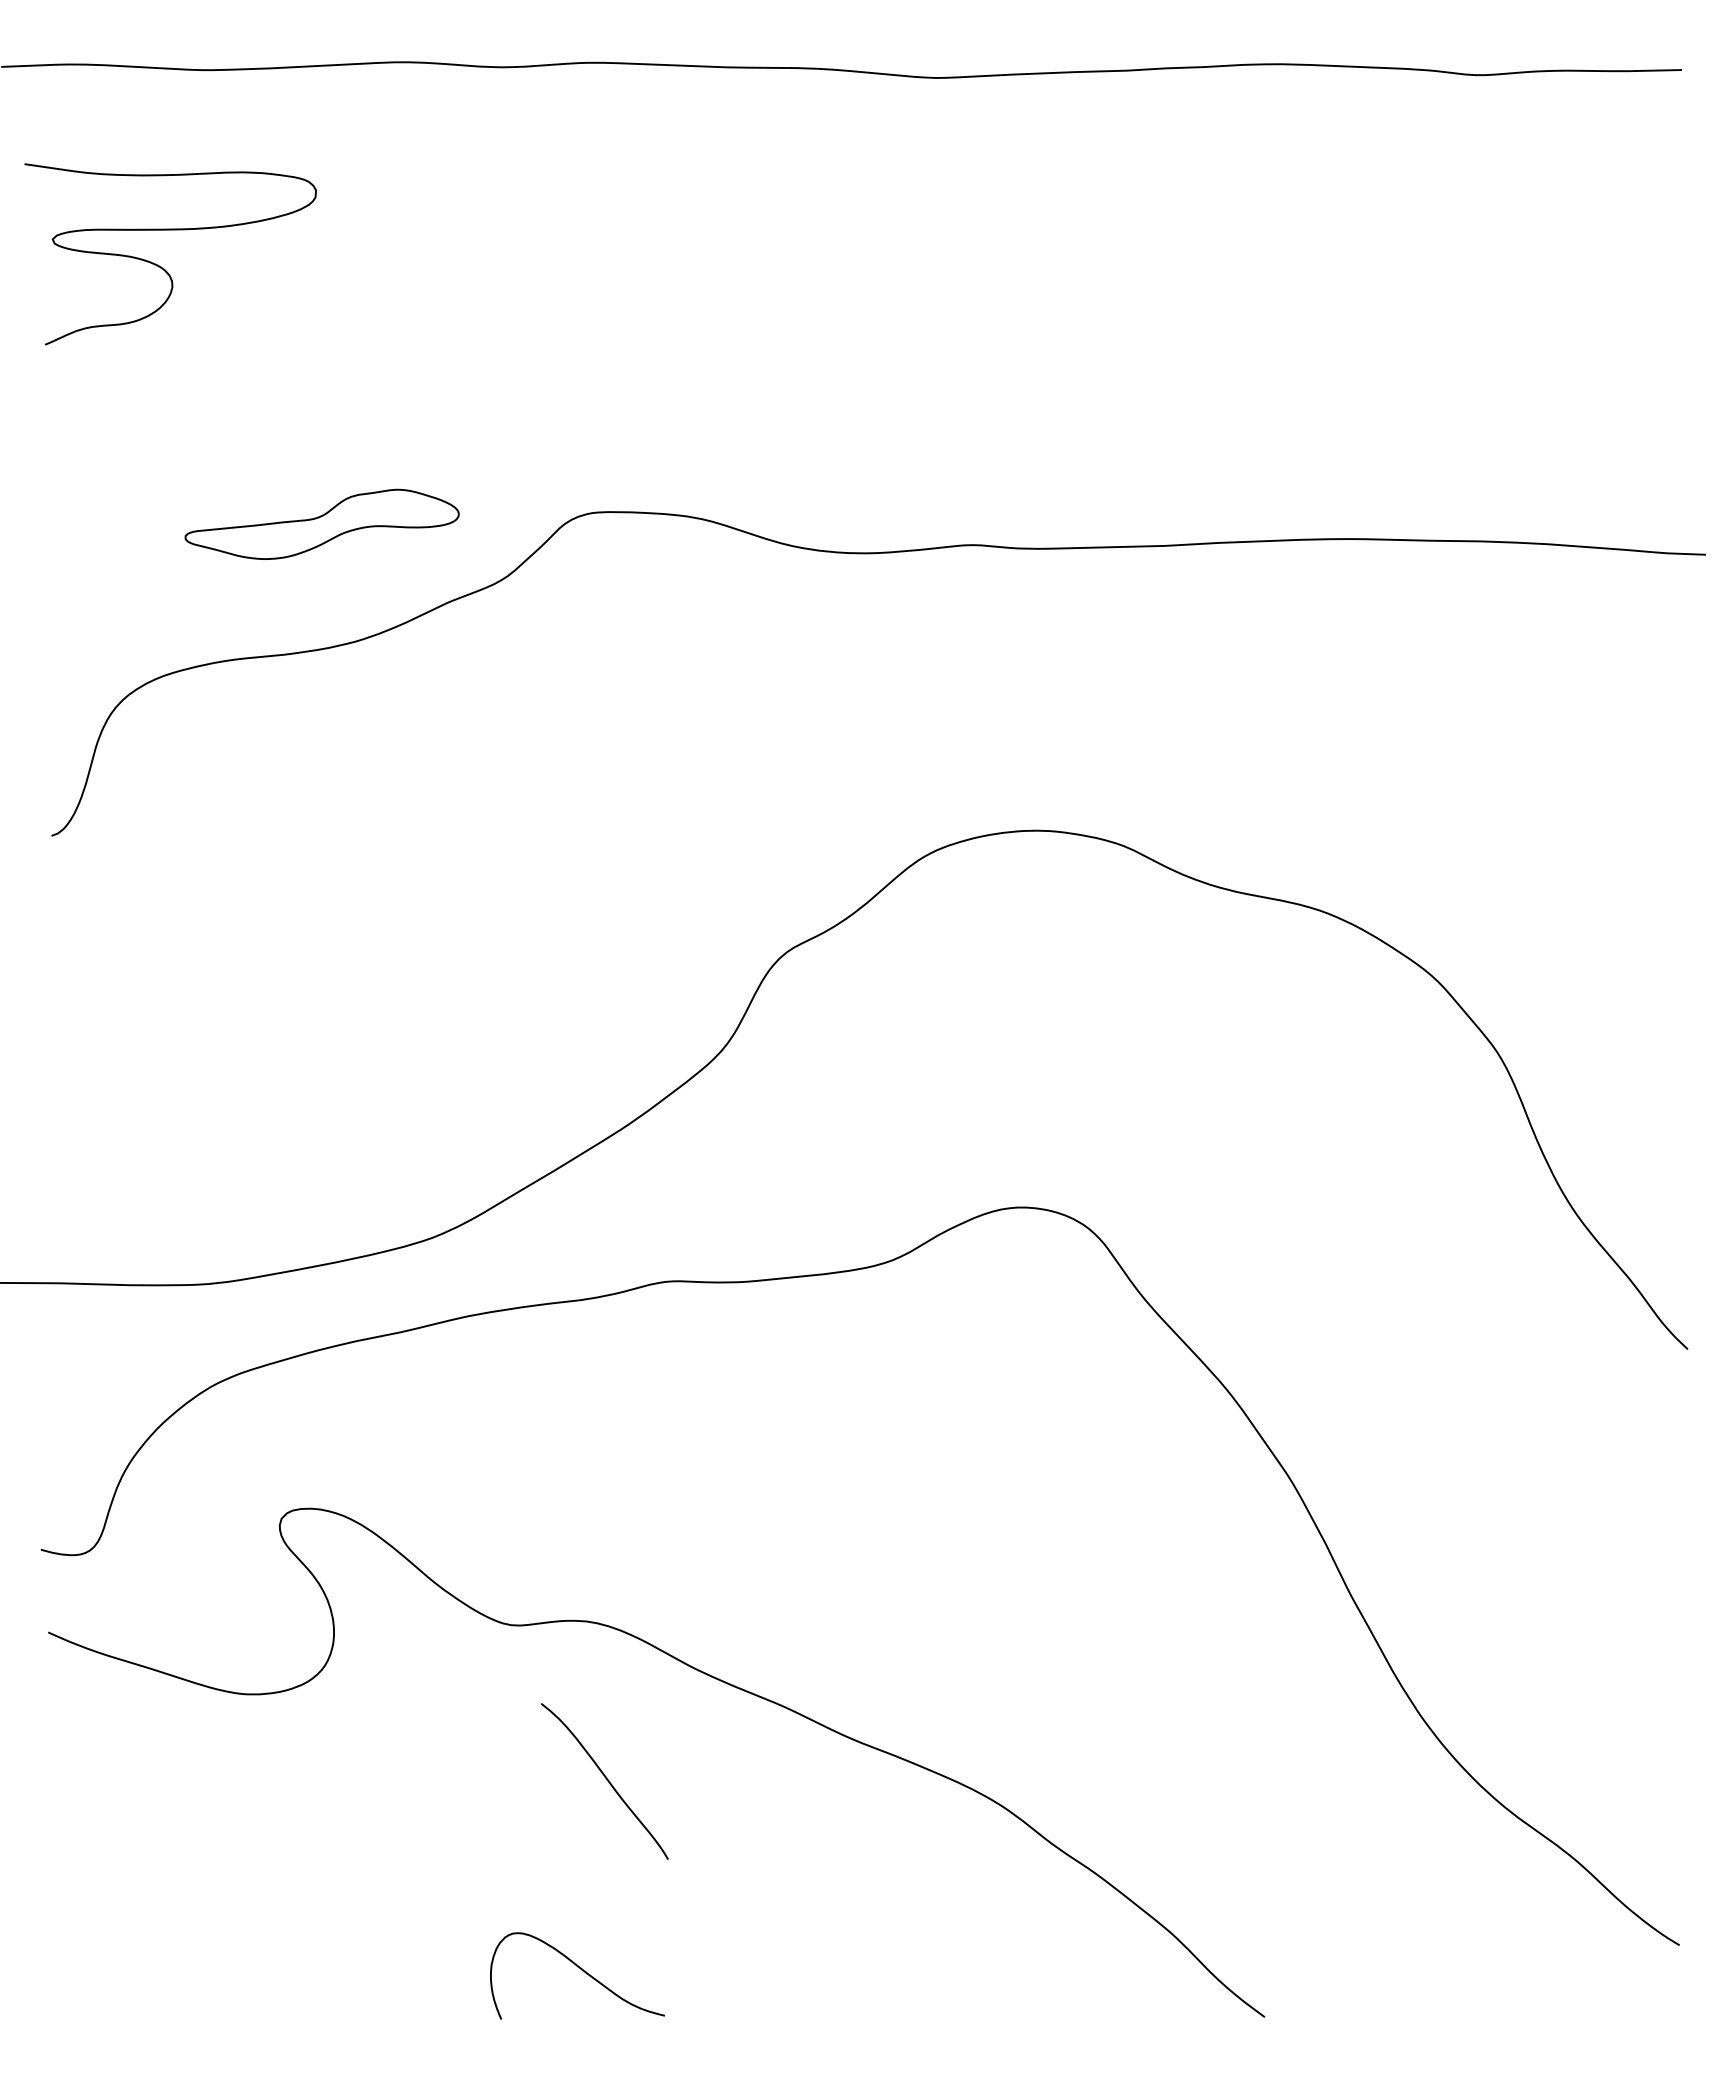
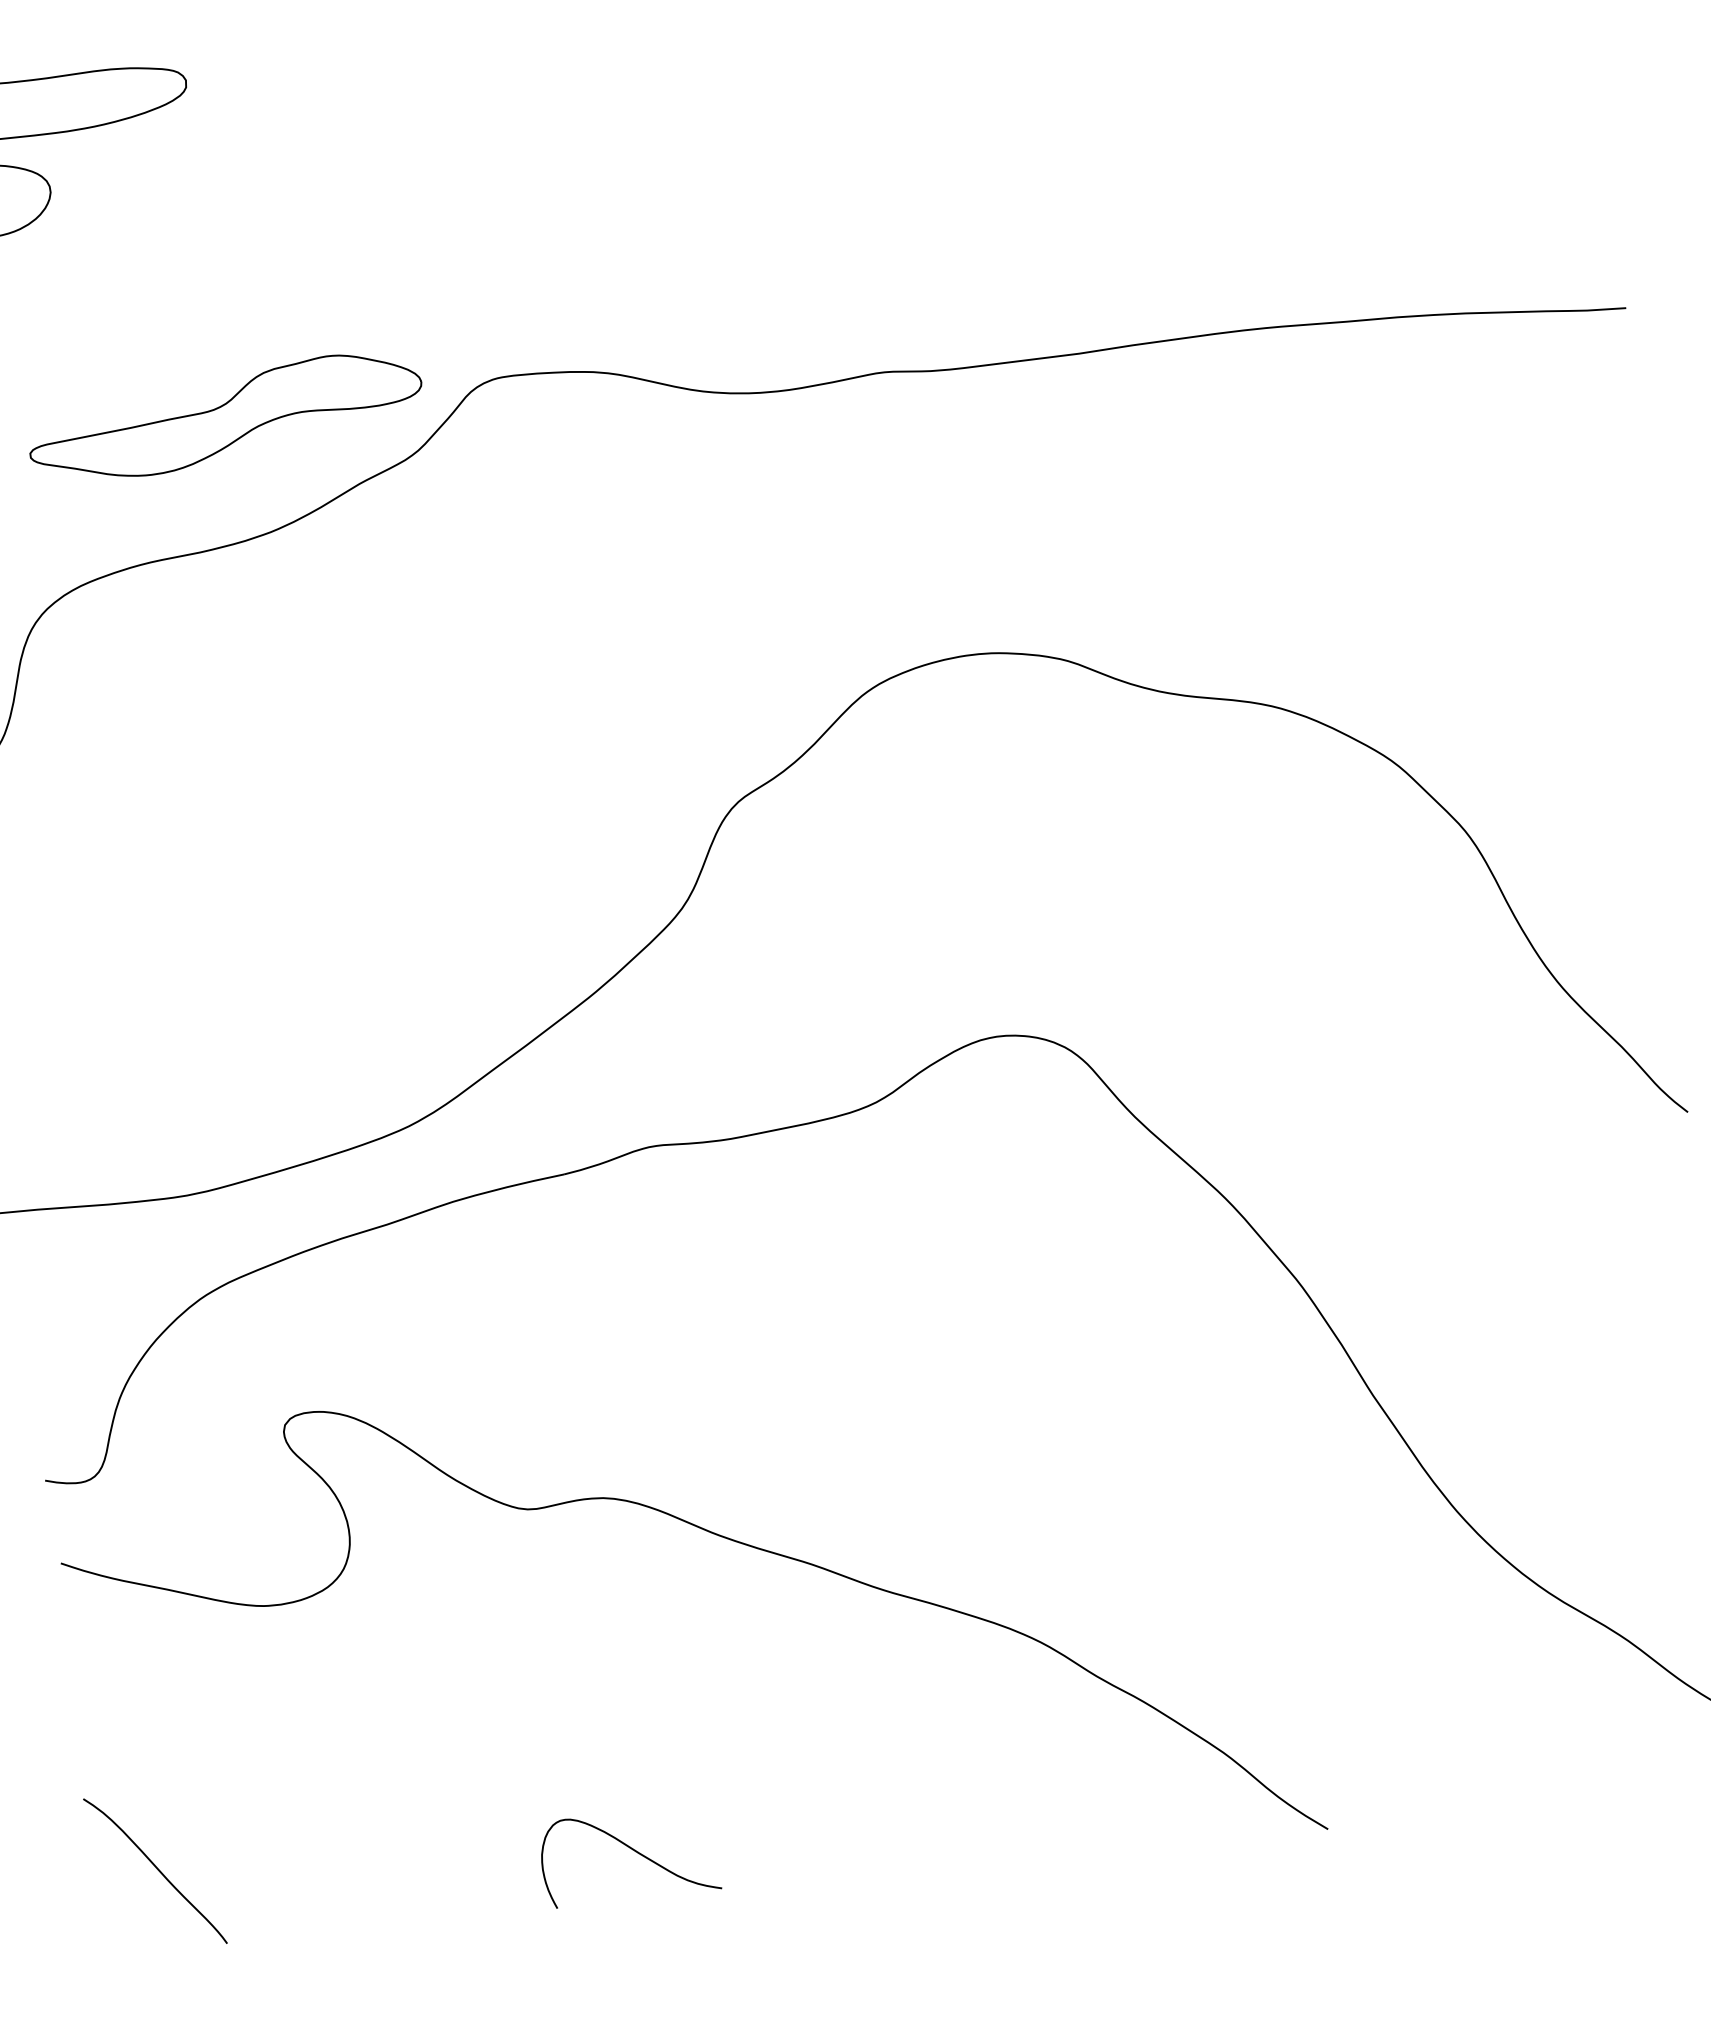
part: (322, 524) -> (226, 417), size x1.43
curve: (606, 1780) -> (157, 1870), moved

